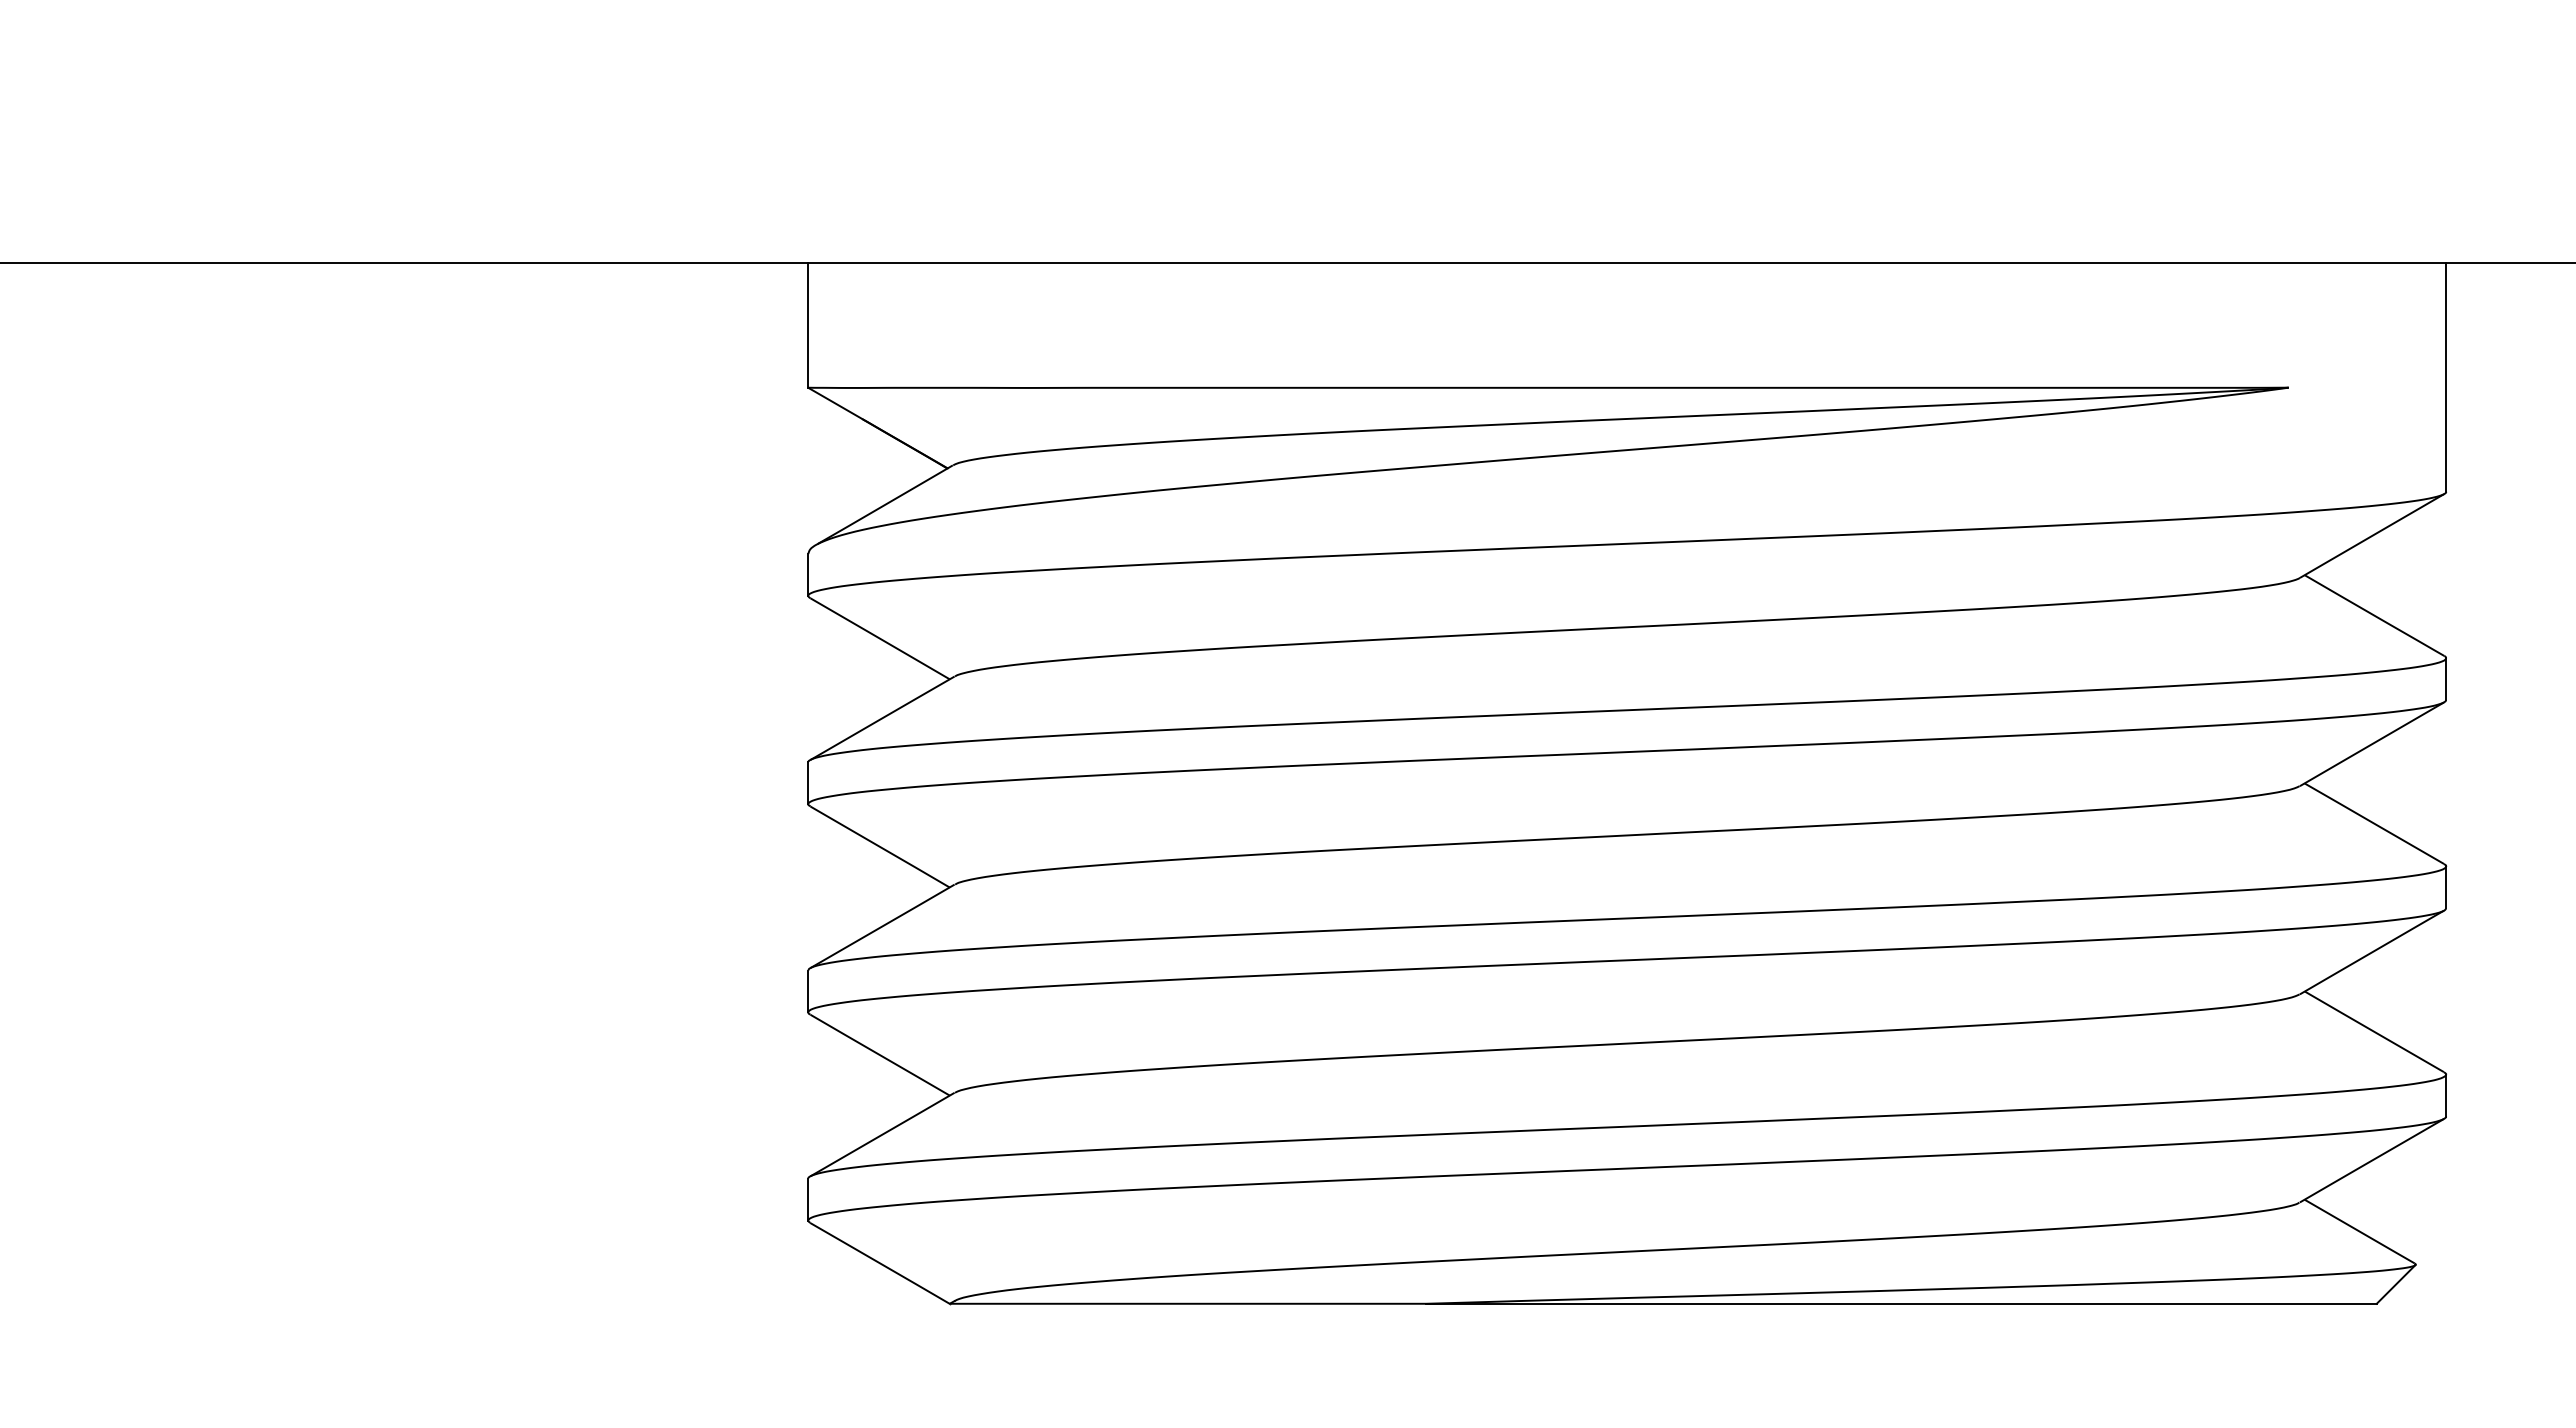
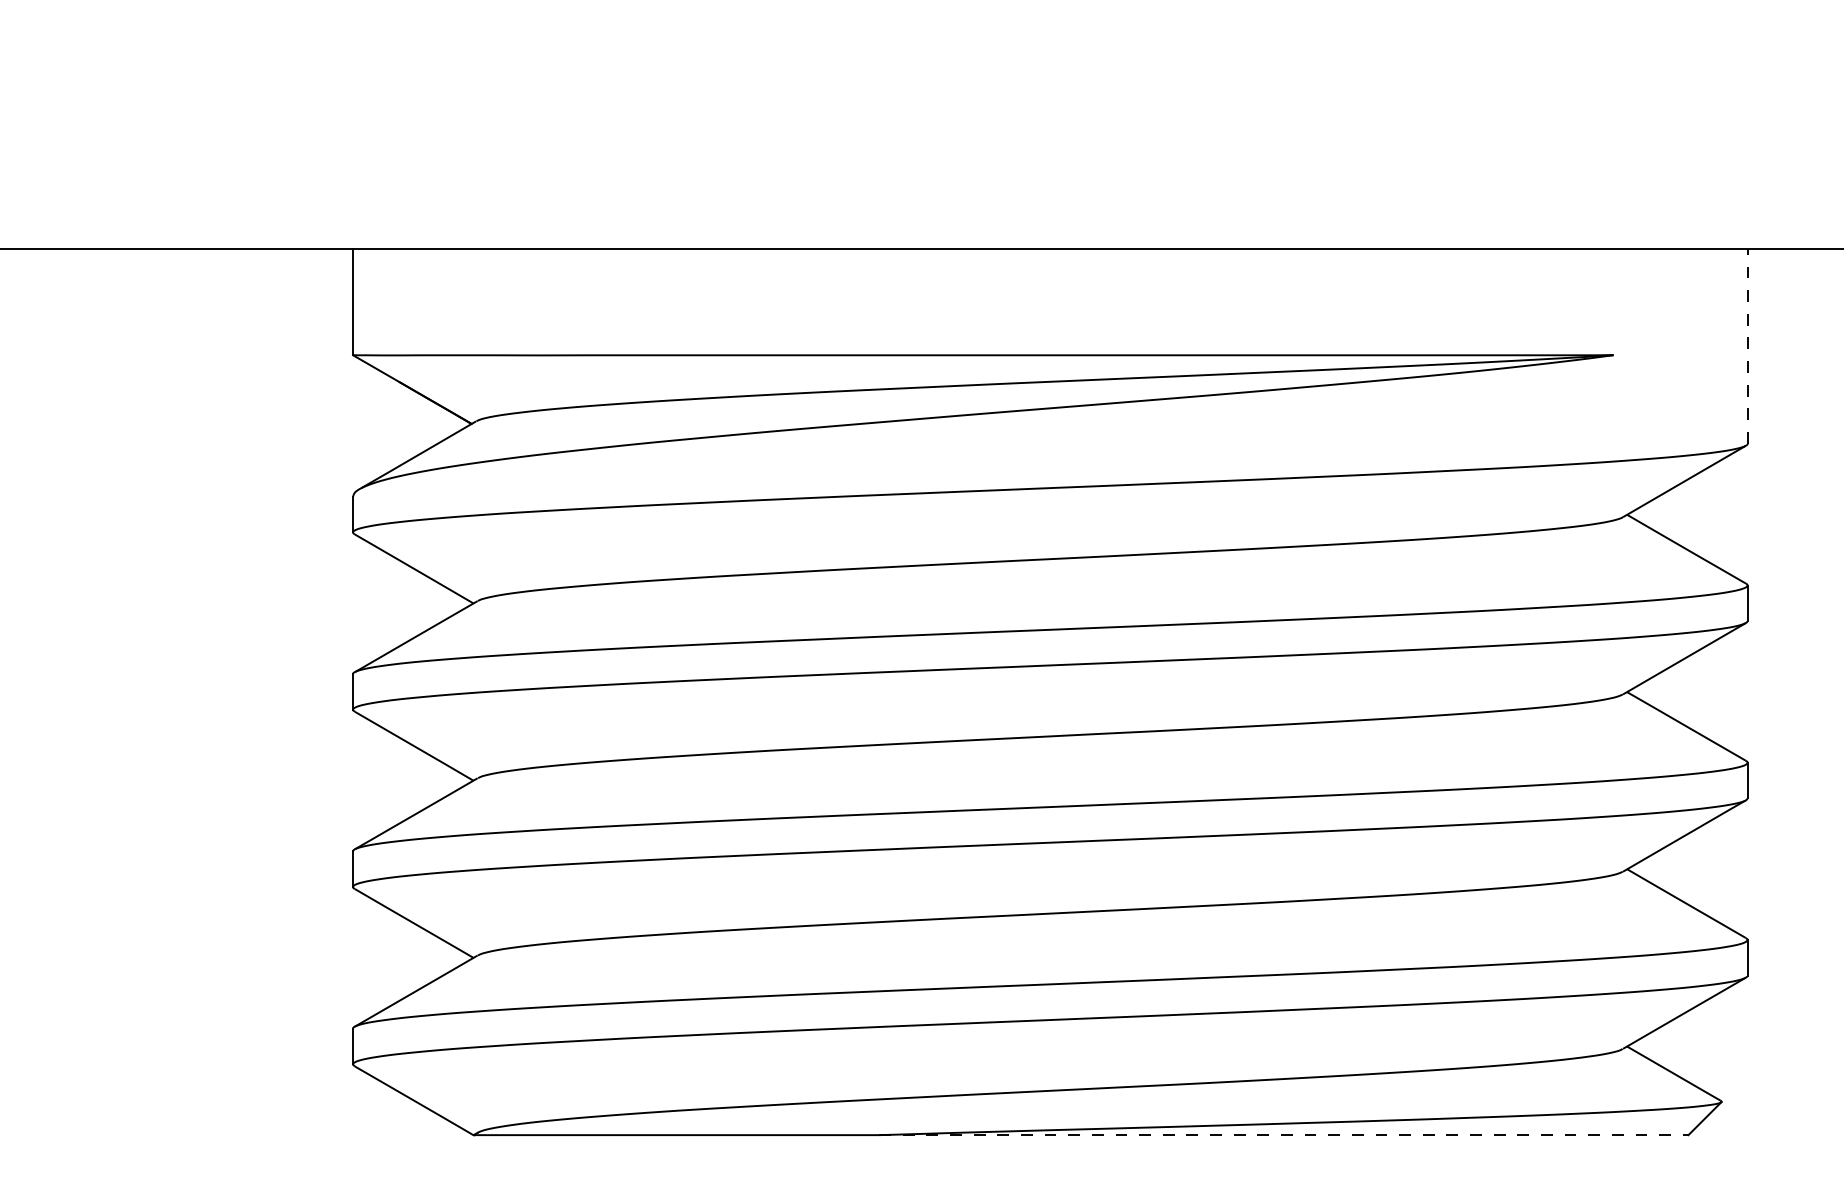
line: (2446, 377) -> (1747, 346), solid -> dashed
line: (1902, 1303) -> (1284, 1134), solid -> dashed

